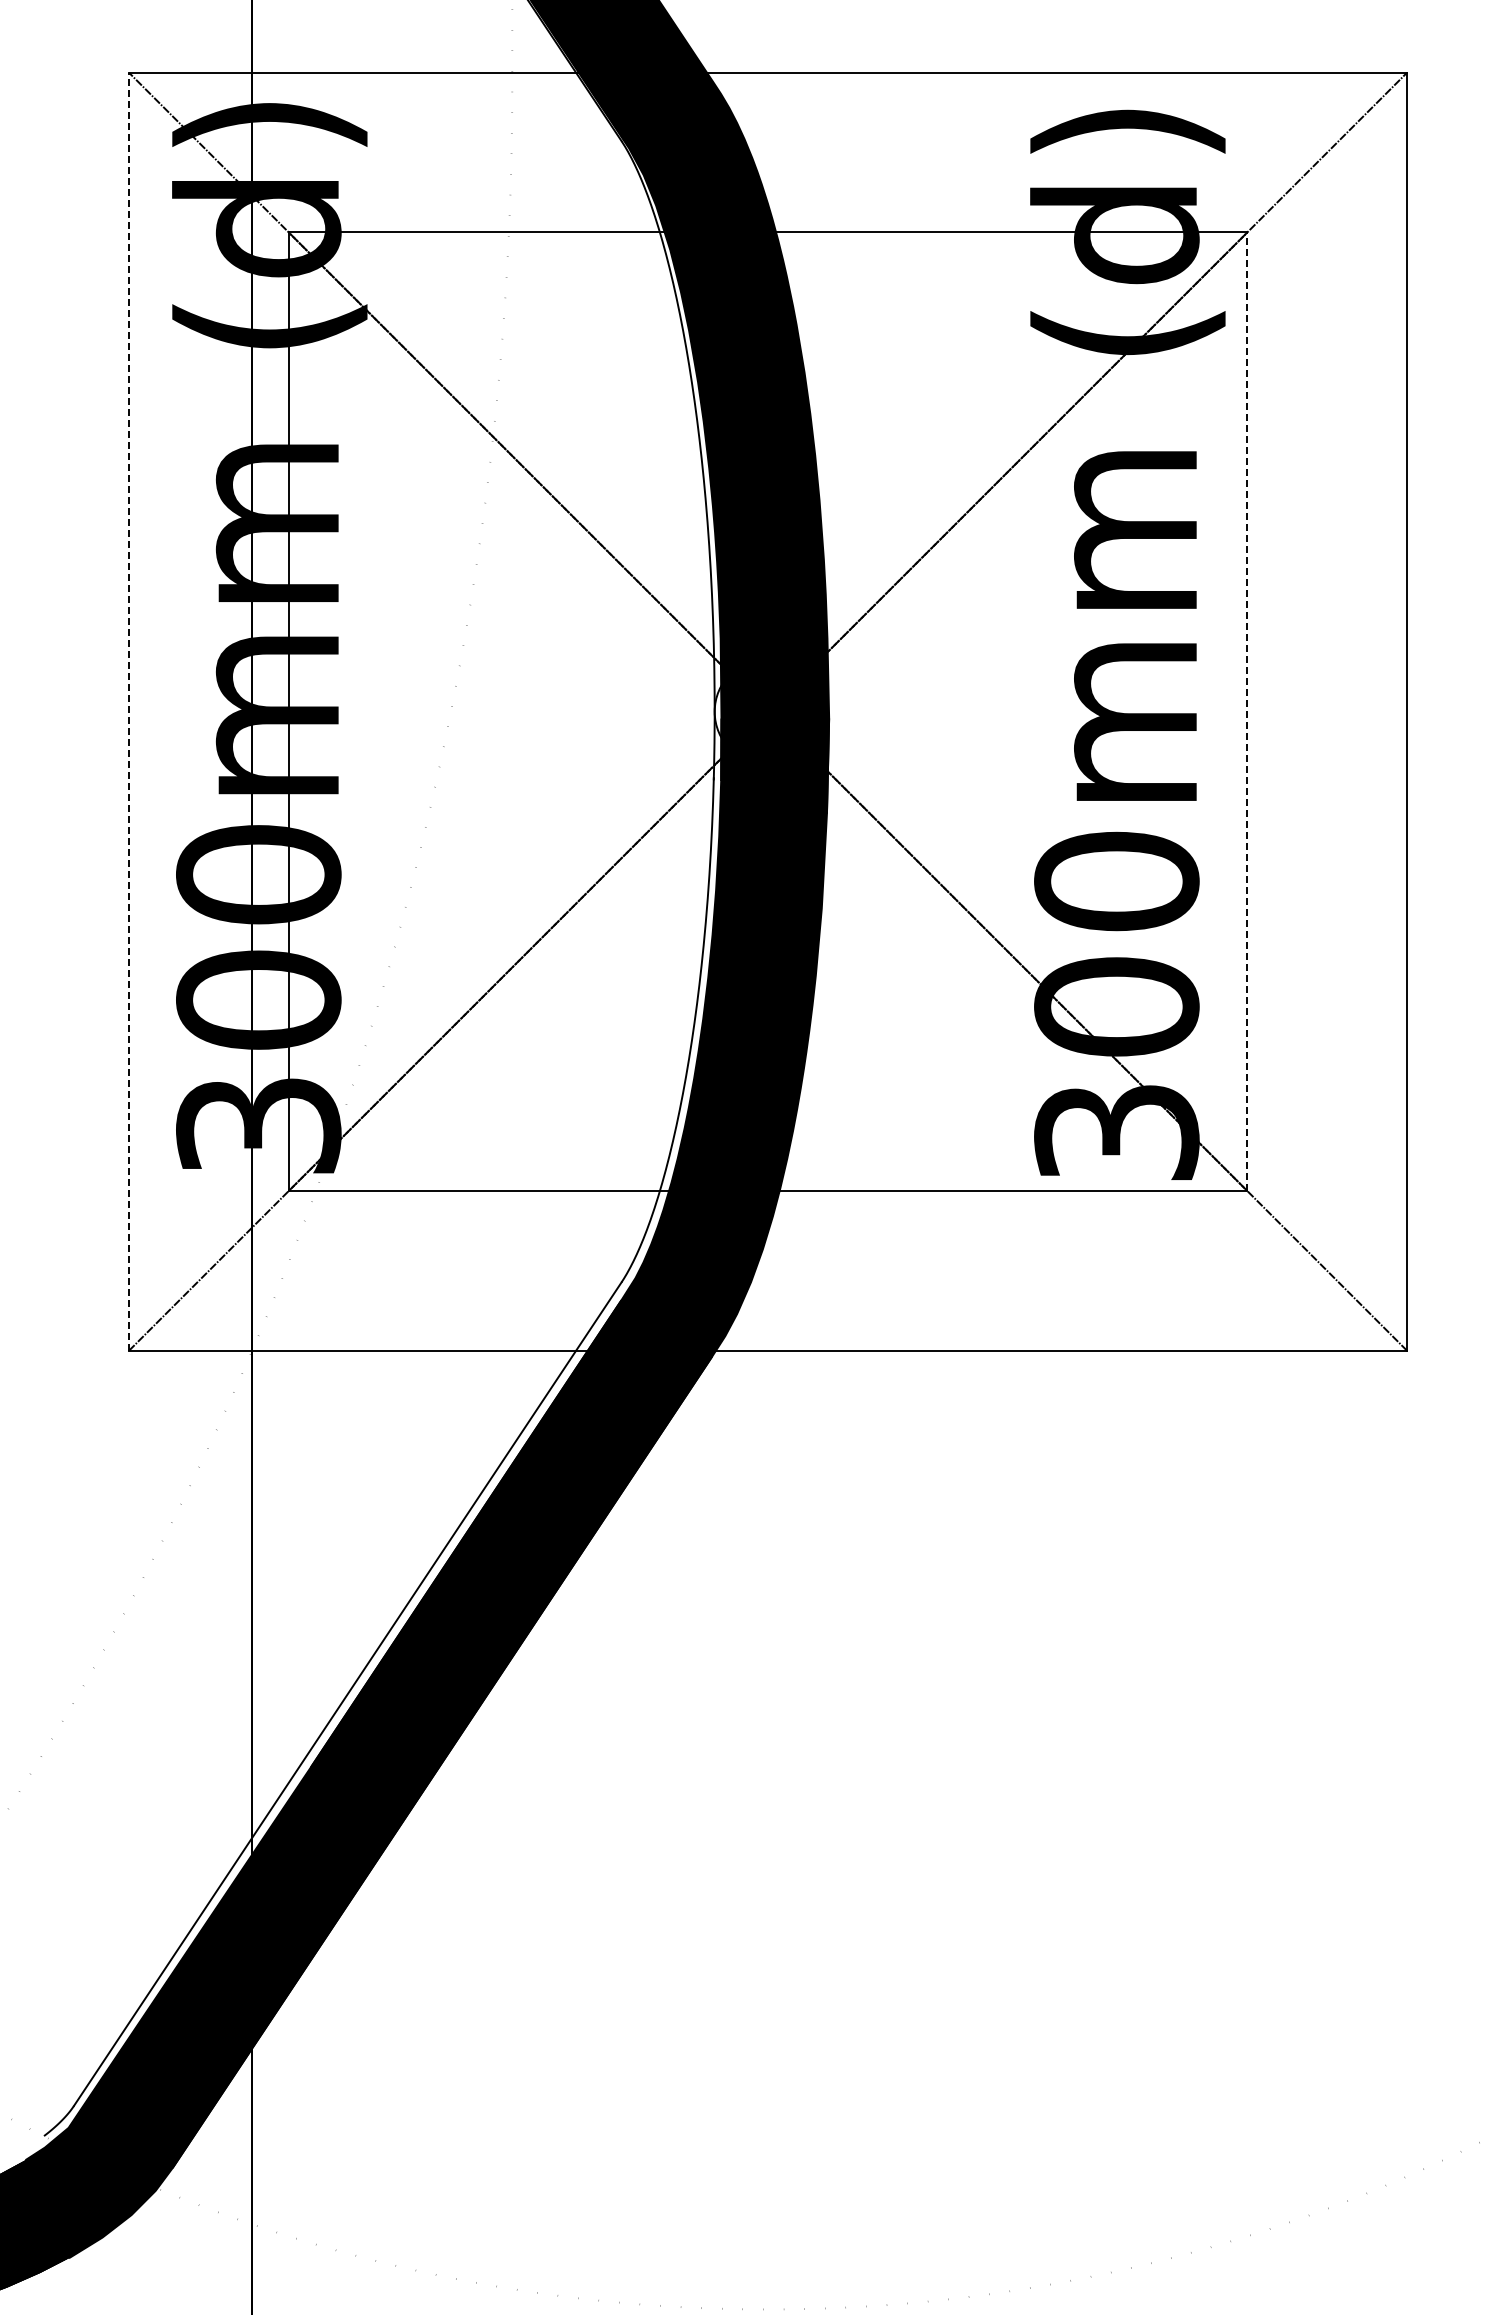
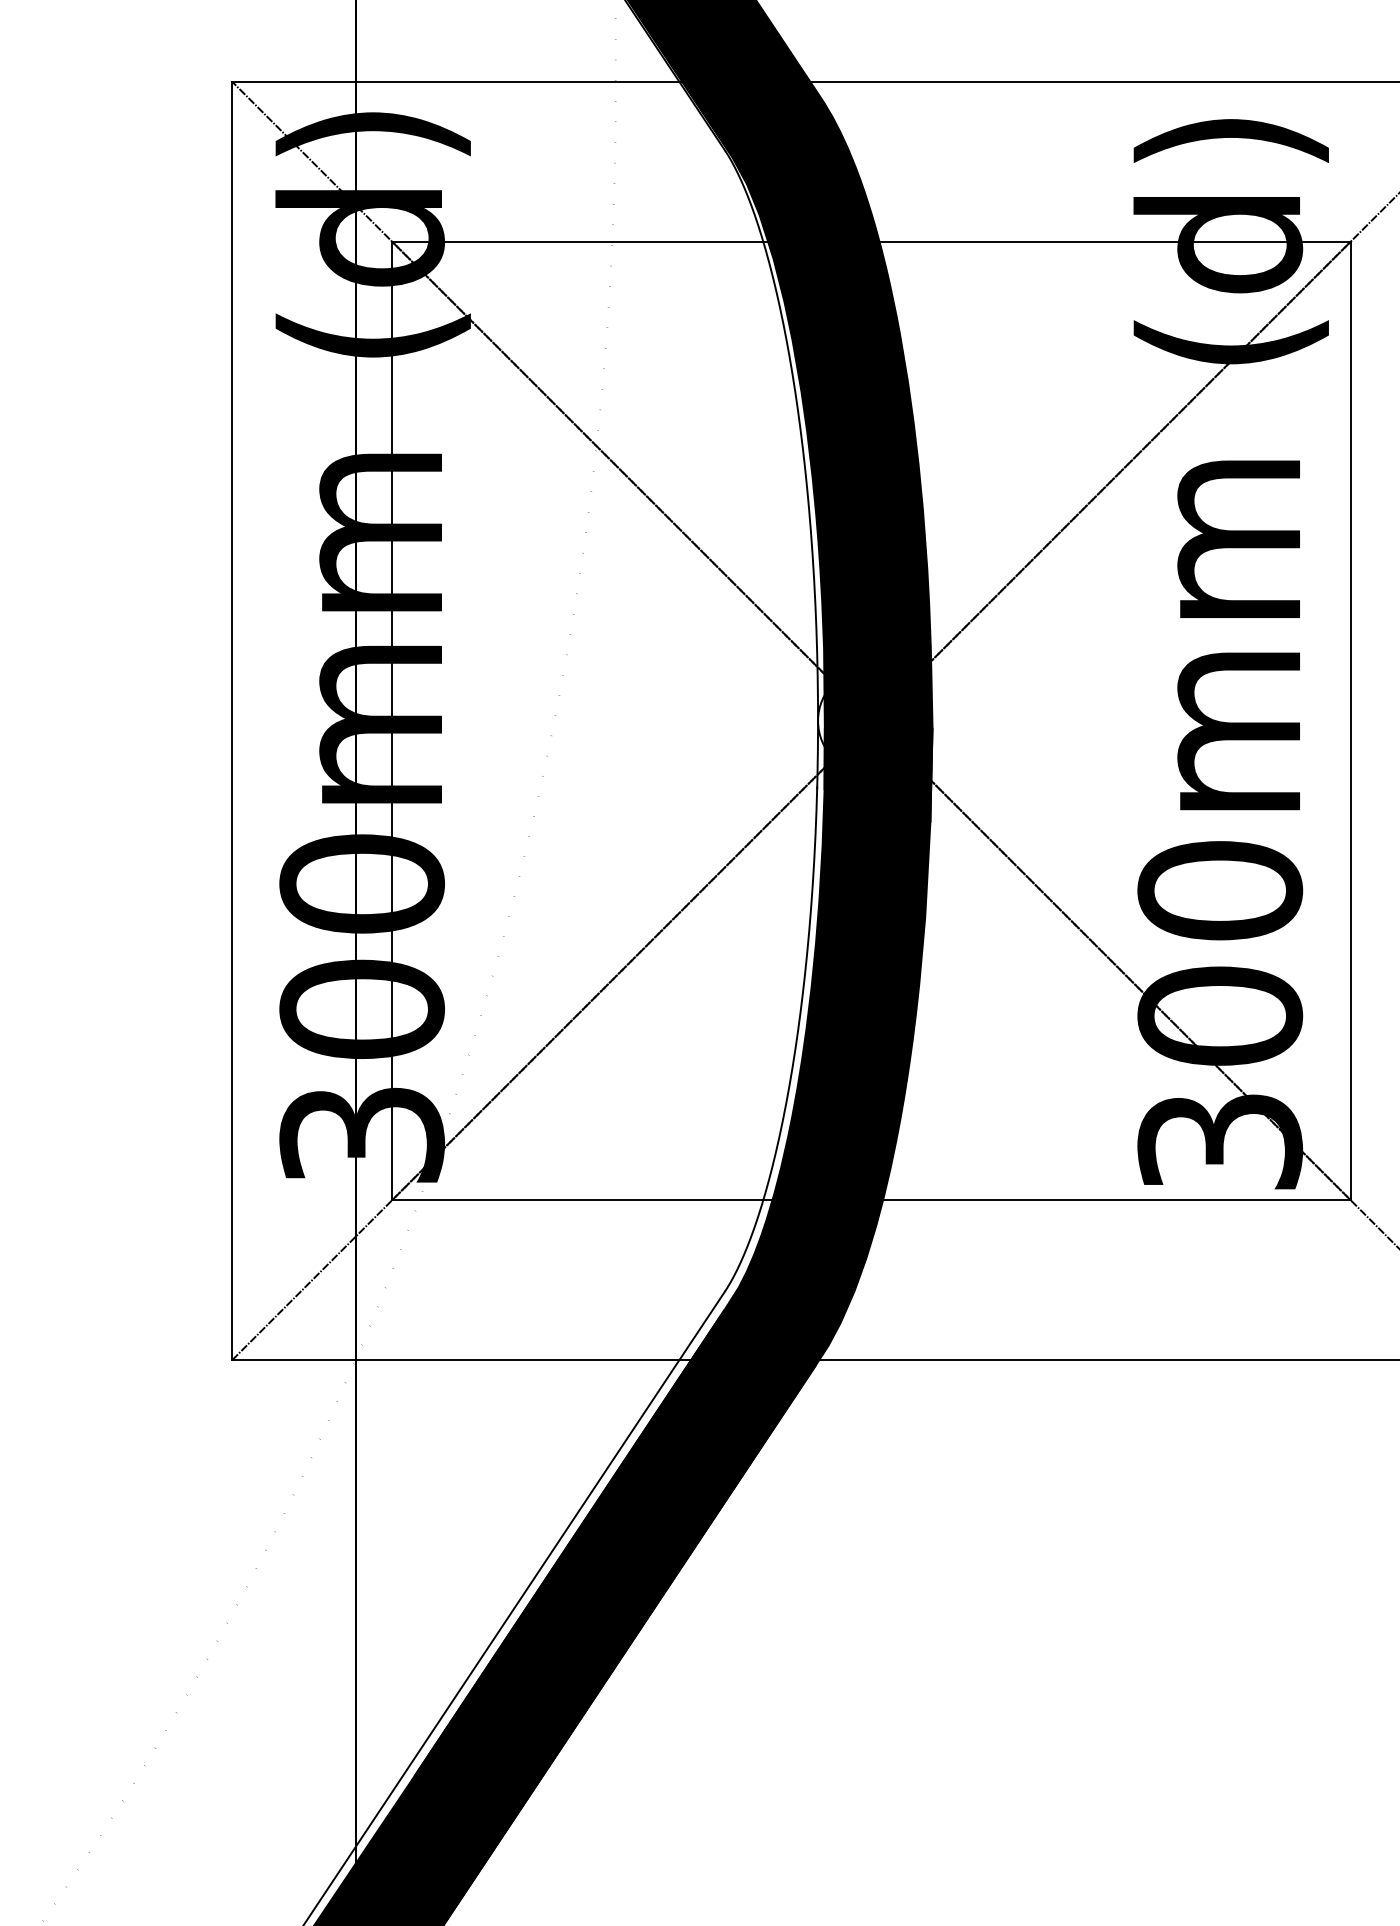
line: (128, 711) -> (231, 720), dashed -> solid
line: (1247, 711) -> (1350, 720), dashed -> solid

